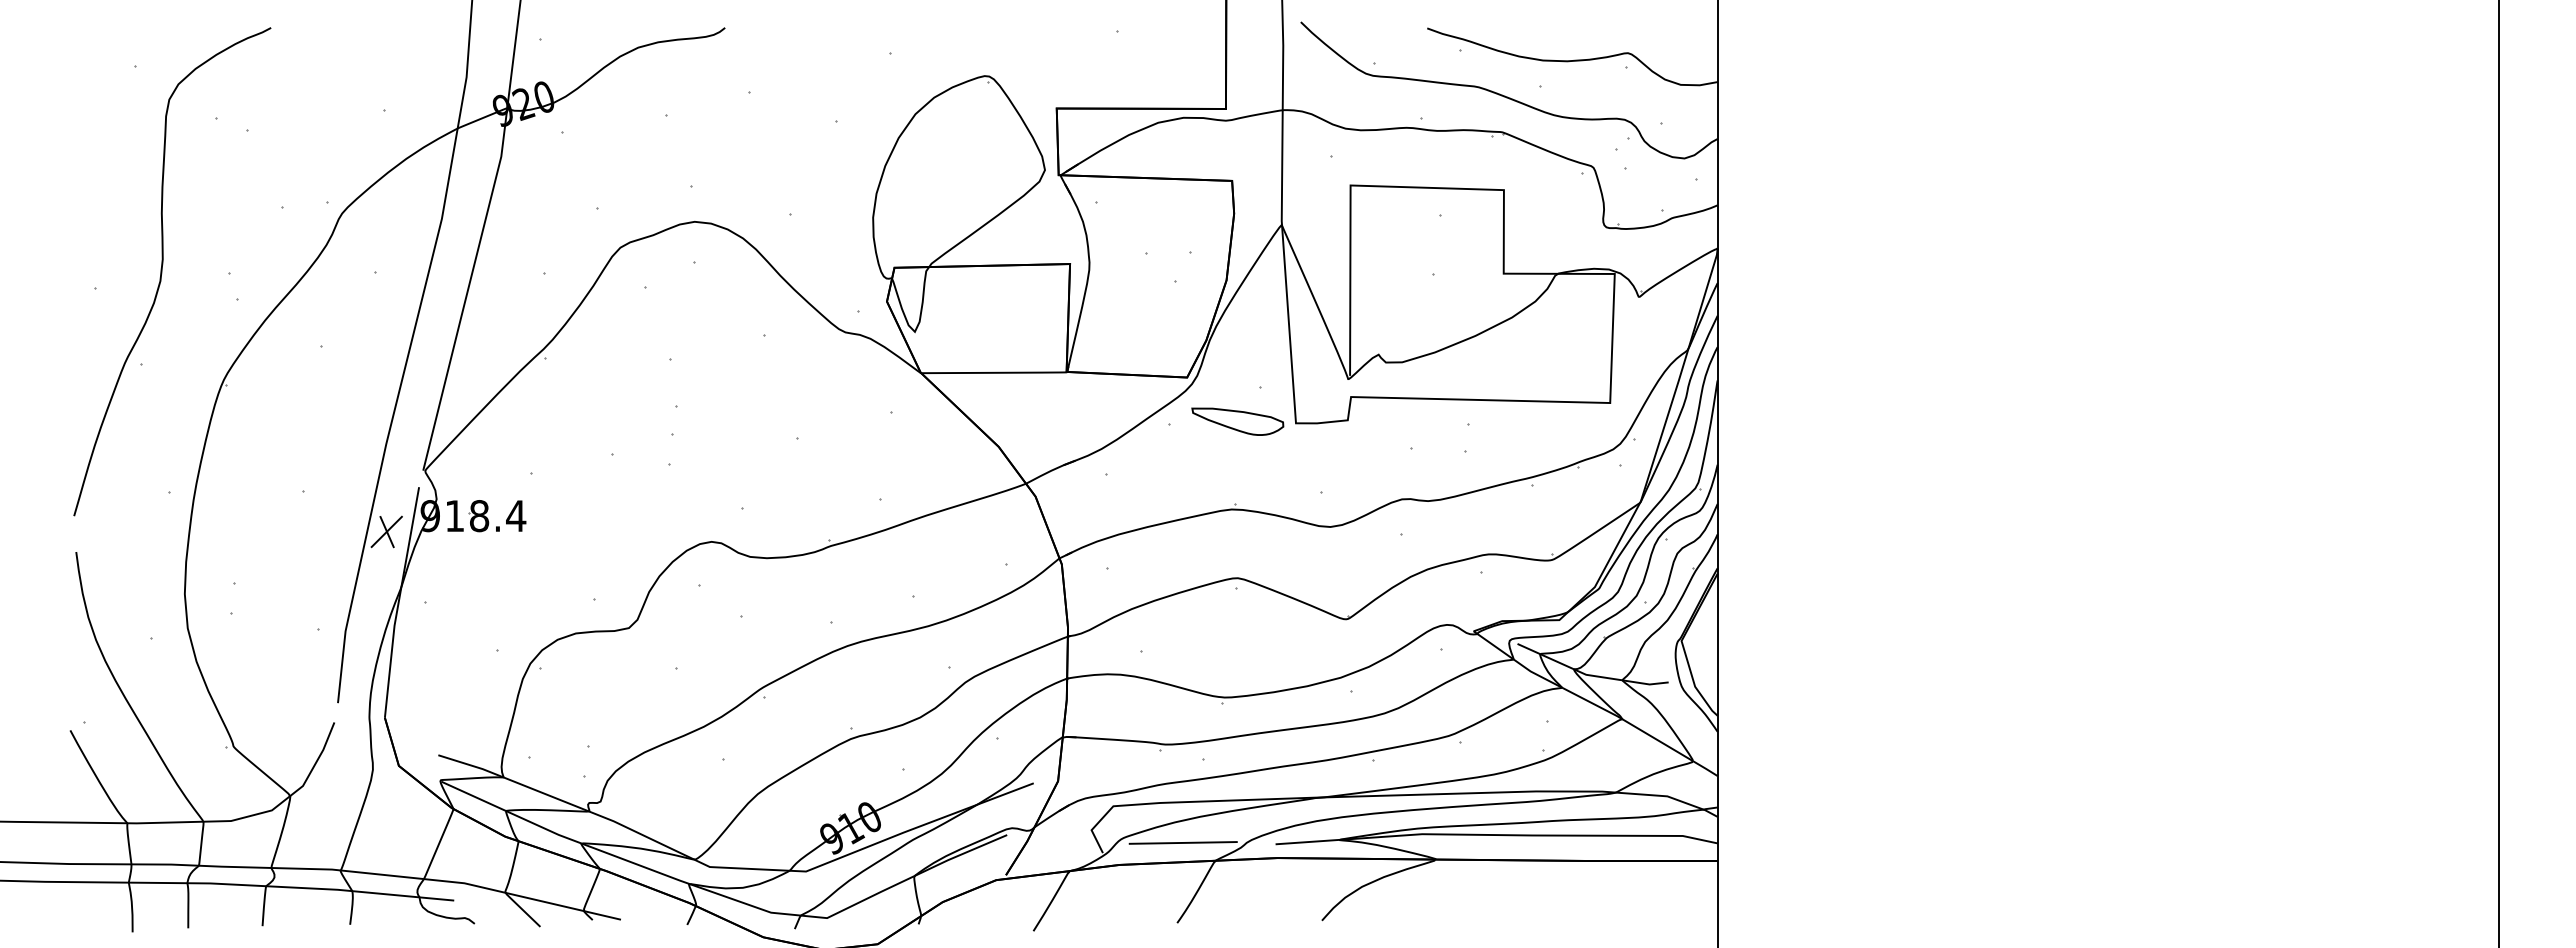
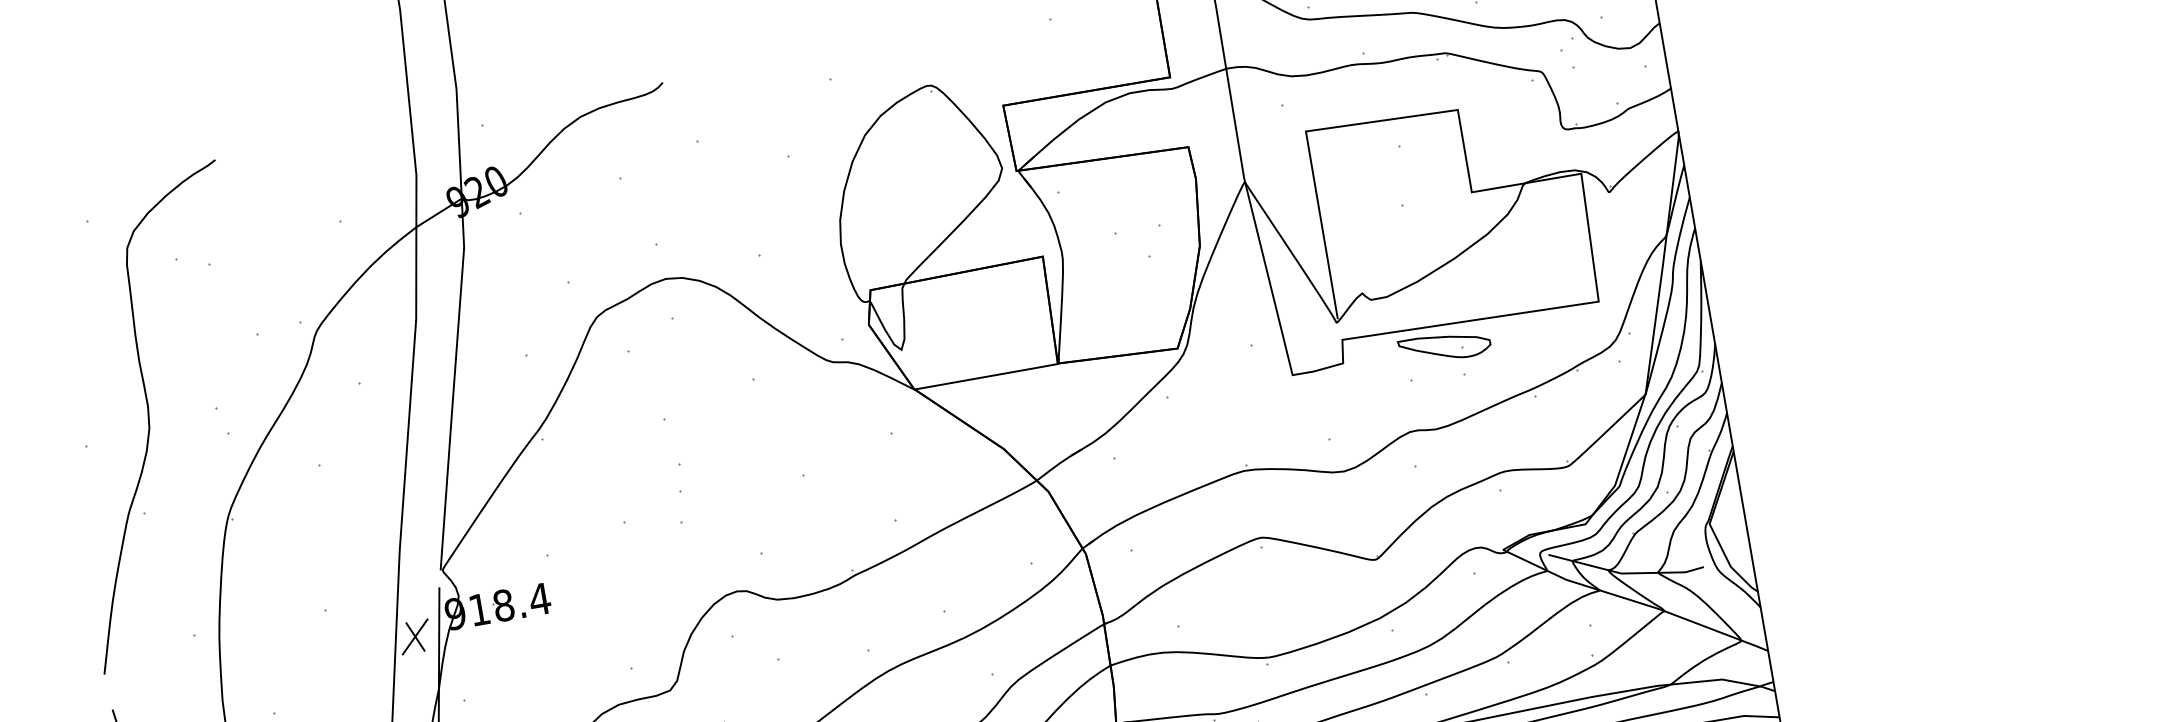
part: (1237, 421) -> (1444, 347), moved

